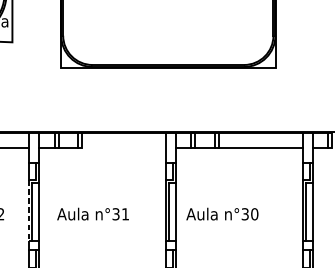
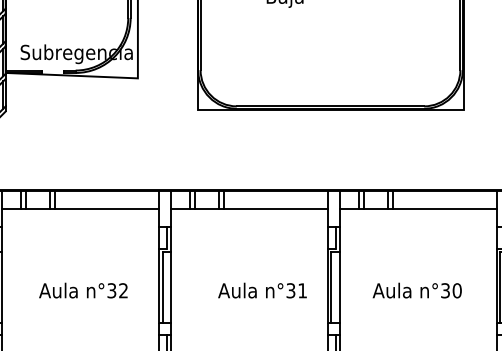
line: (123, 147) -> (275, 208), added
line: (29, 210) -> (158, 286), dashed -> solid
text: (93, 214) -> (262, 290), moved
text: (221, 214) -> (416, 290), moved

